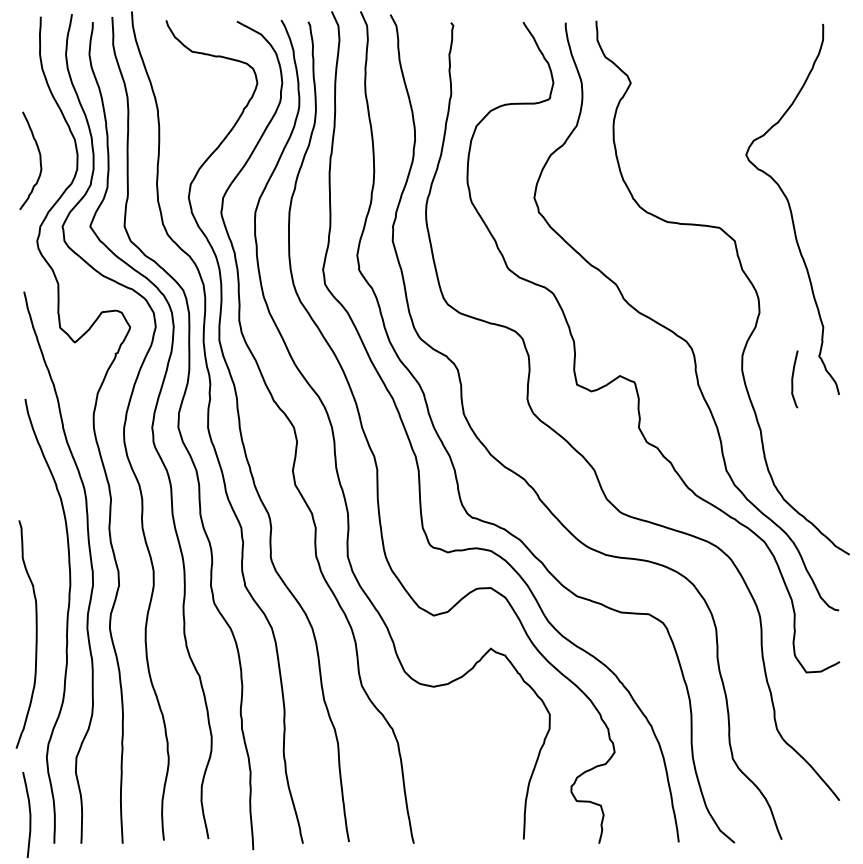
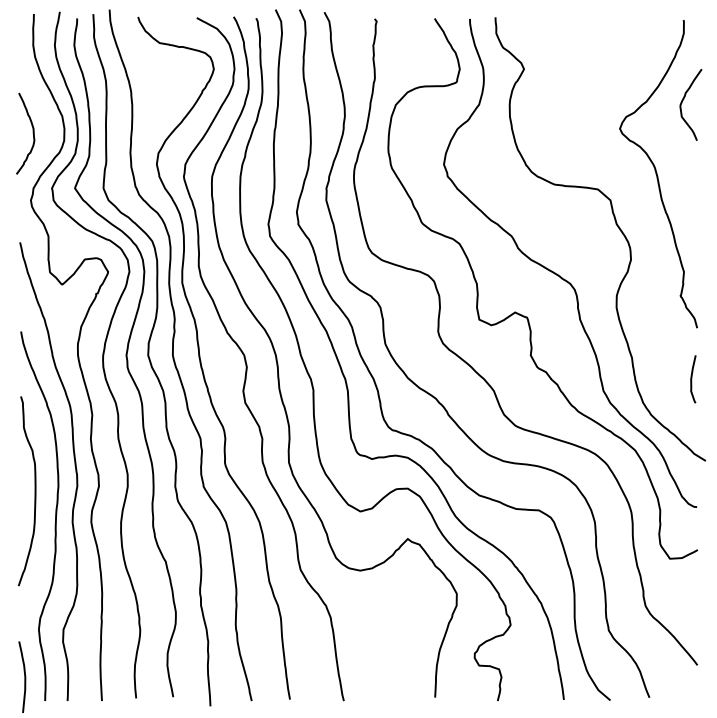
curve: (823, 119) -> (684, 99), added
curve: (793, 379) -> (692, 379), moved
curve: (35, 634) -> (34, 491), moved

